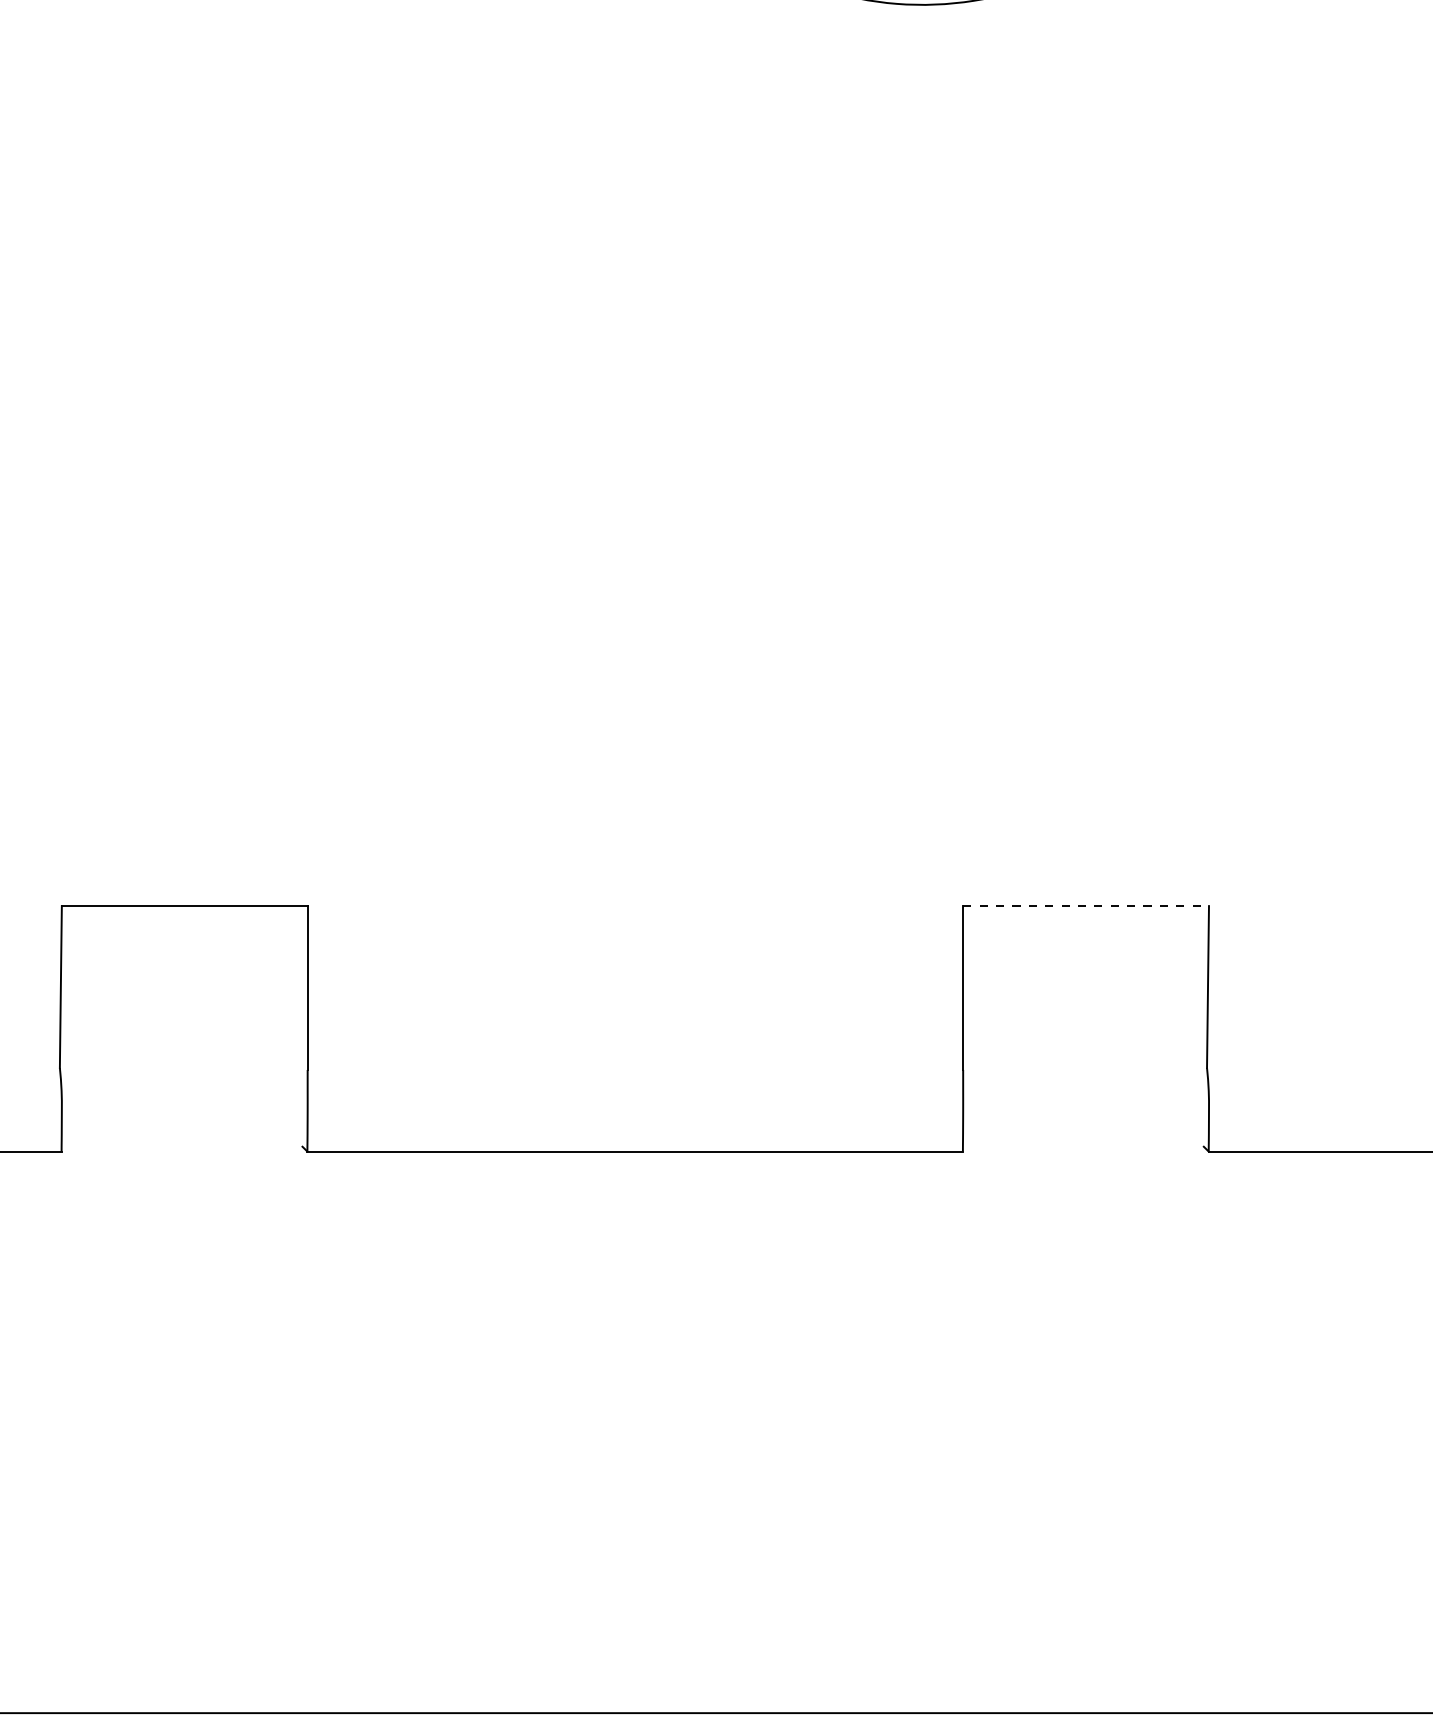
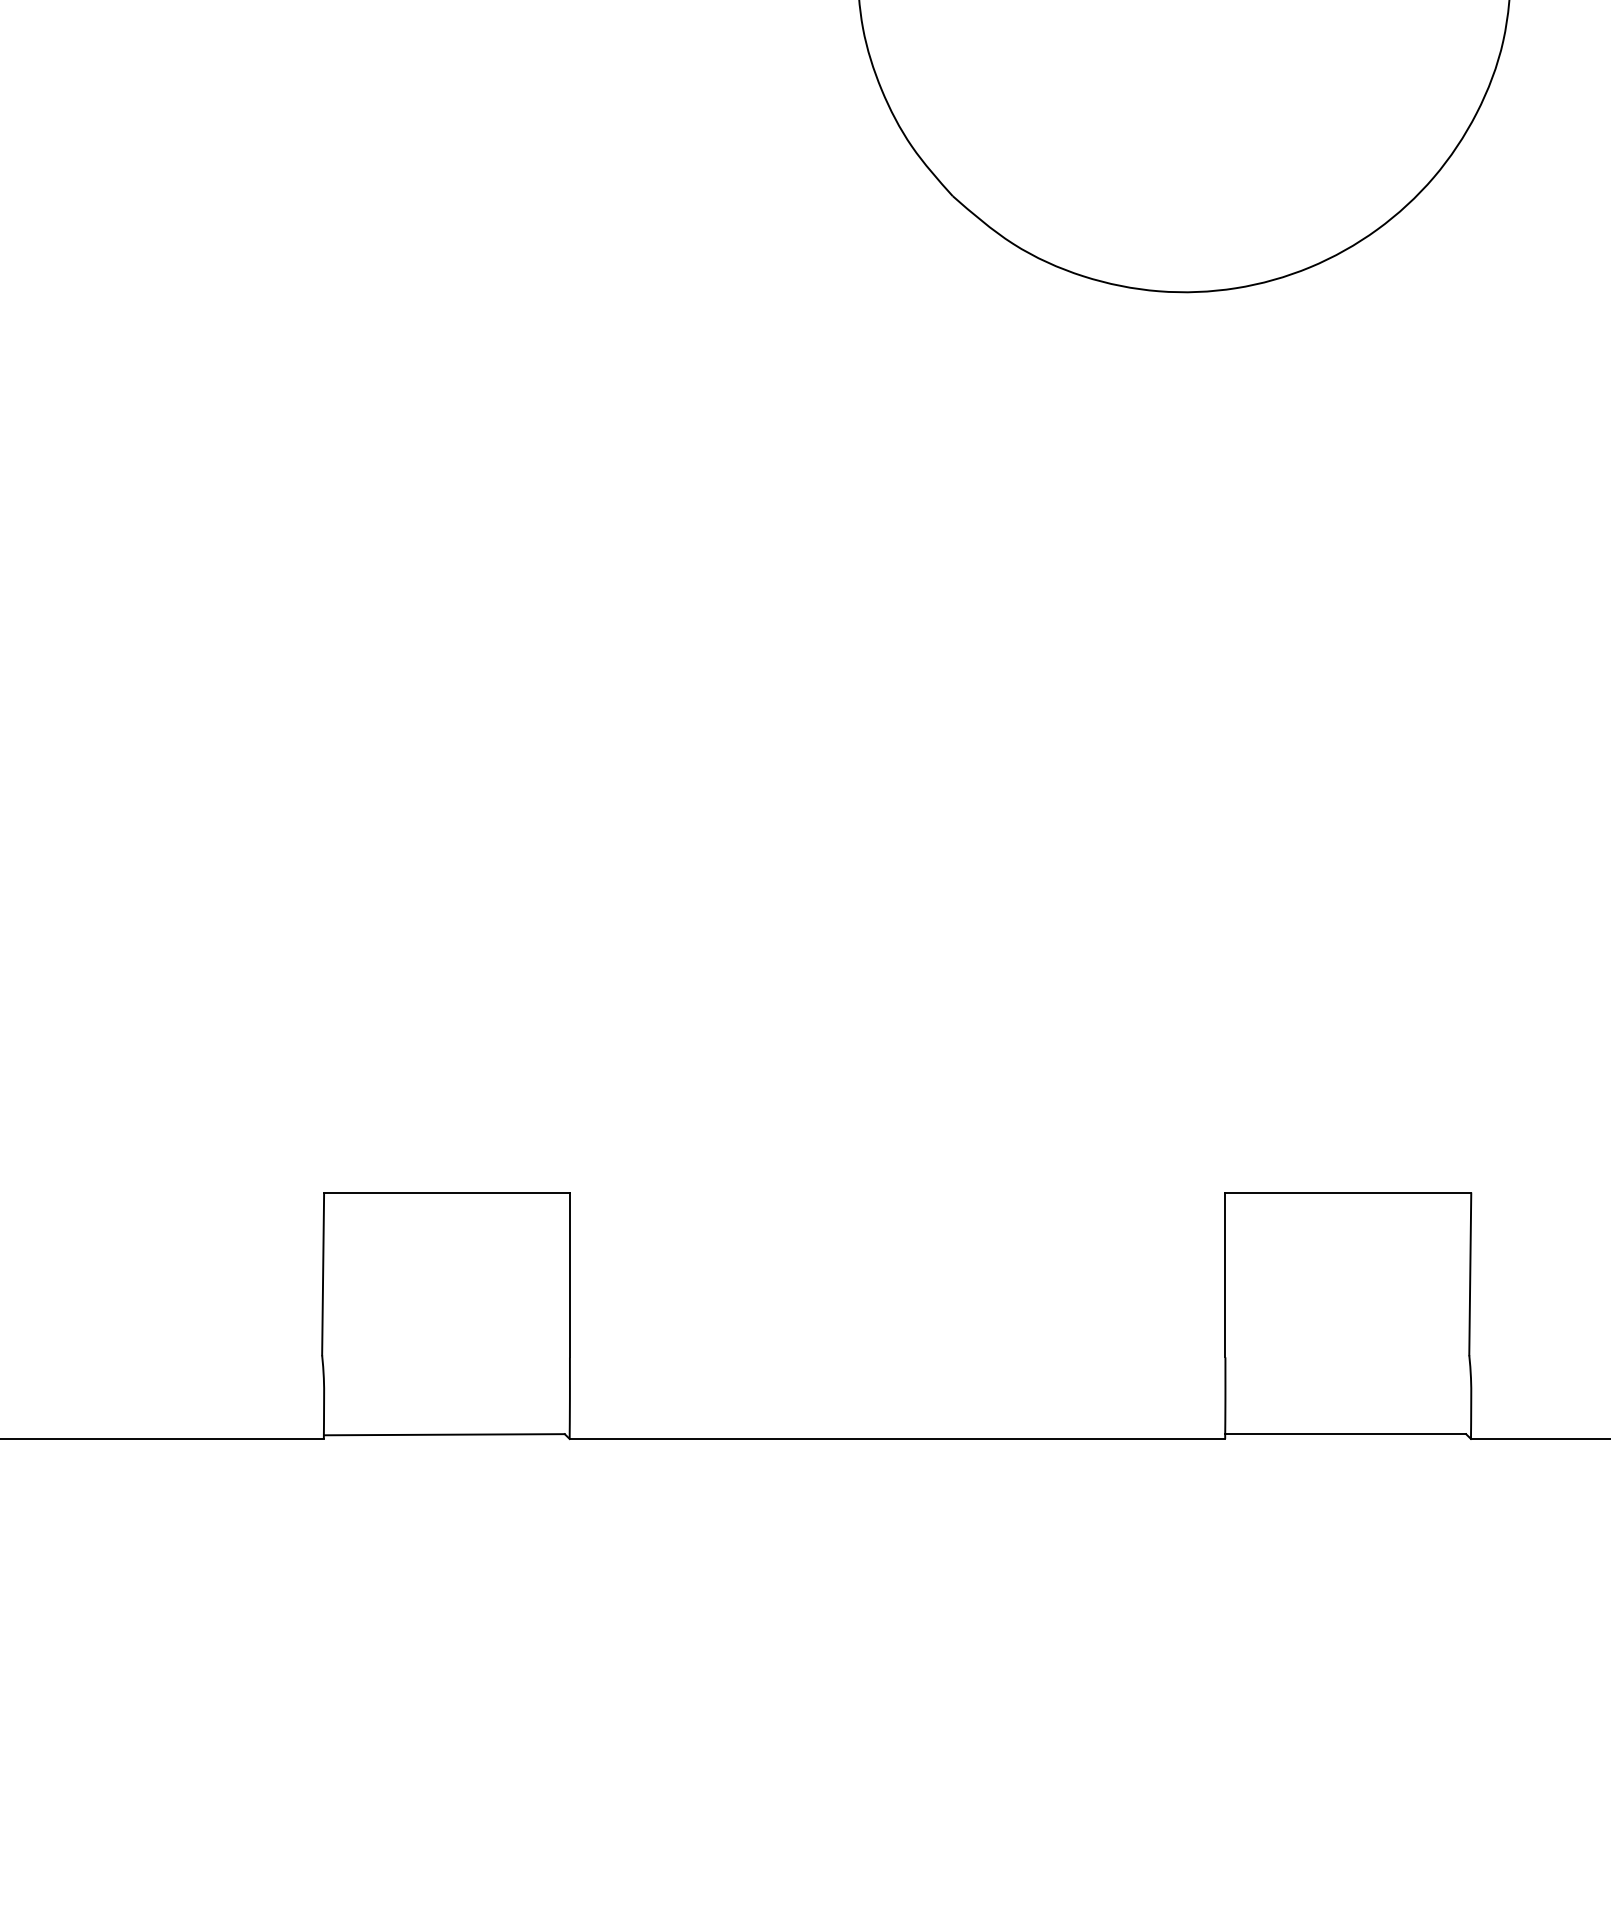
line: (1086, 906) -> (1348, 1193), dashed -> solid
line: (181, 1147) -> (443, 1434), added
line: (1083, 1147) -> (1345, 1434), added

